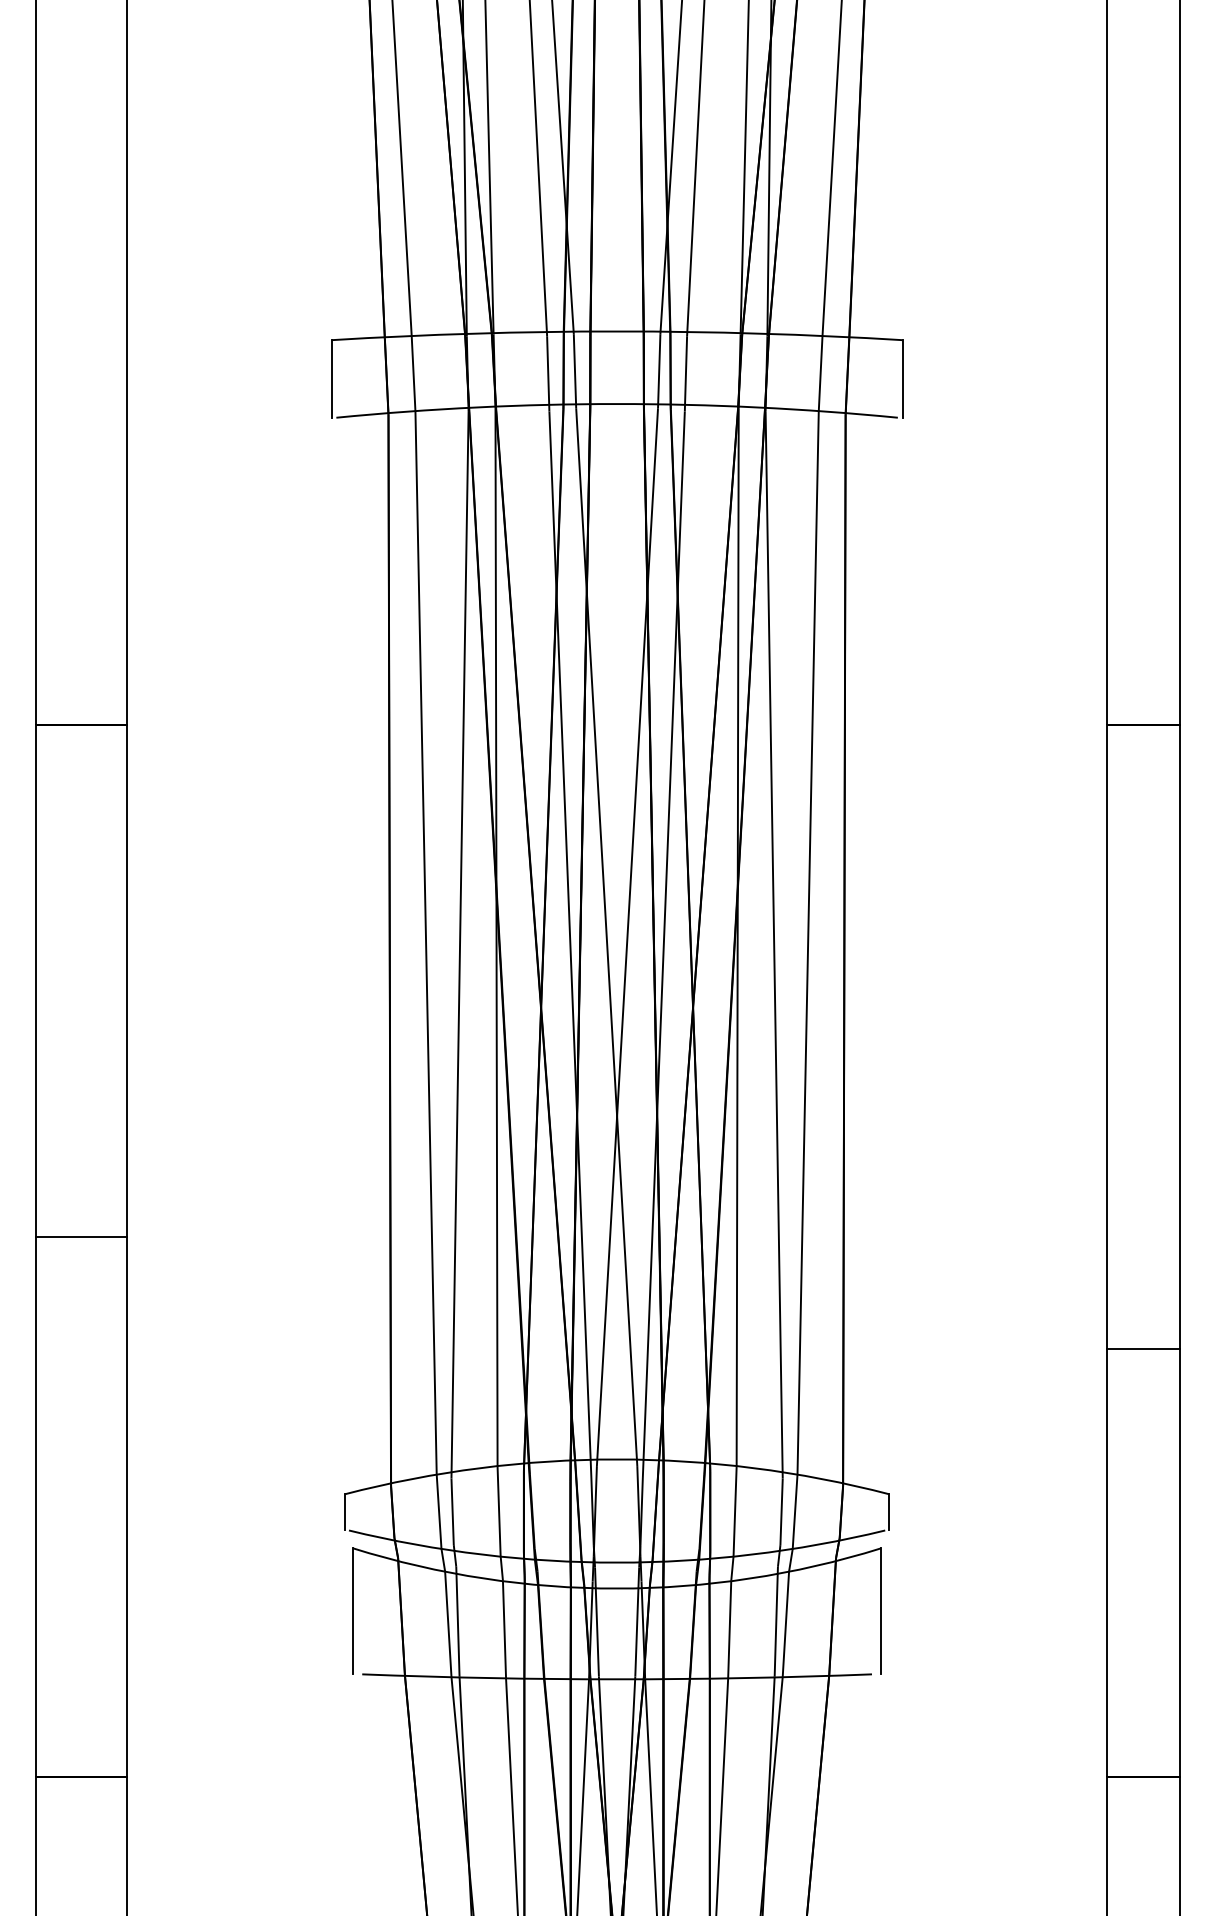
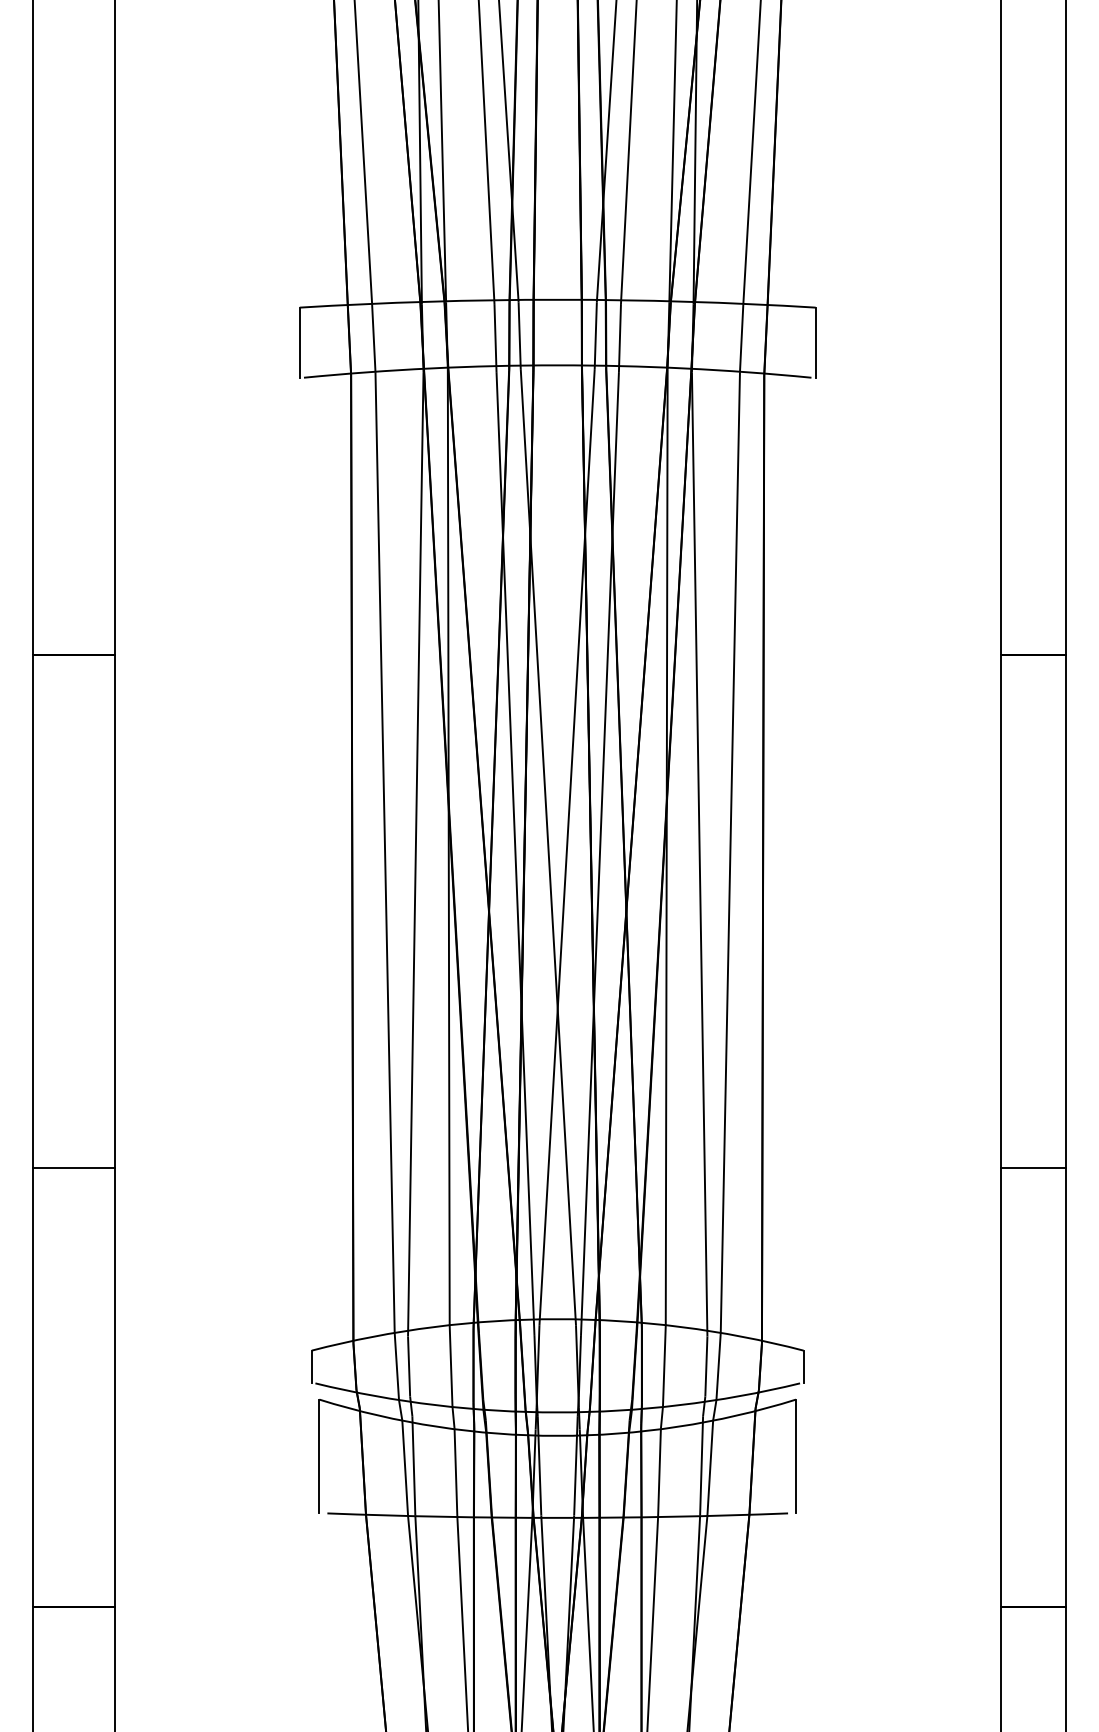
line: (81, 1237) -> (73, 1168), moved
line: (1143, 1349) -> (1033, 1168), moved

